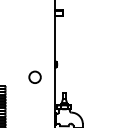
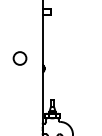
circle: (34, 76) -> (19, 57), moved

